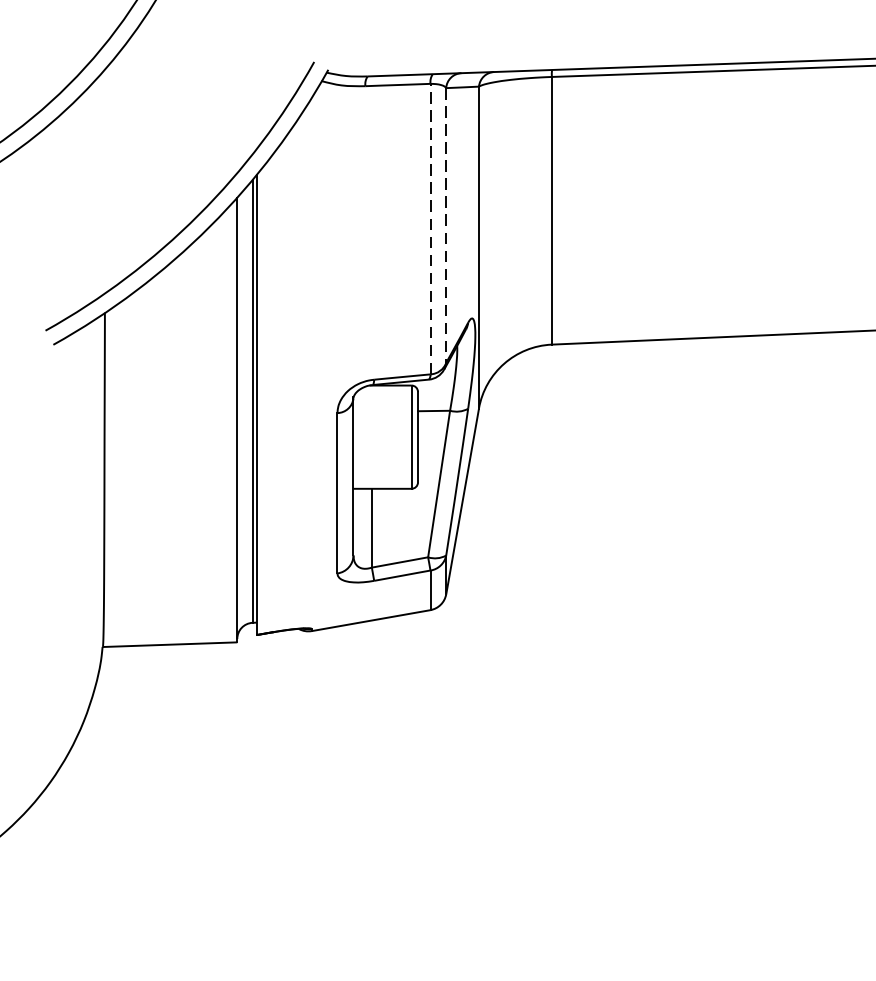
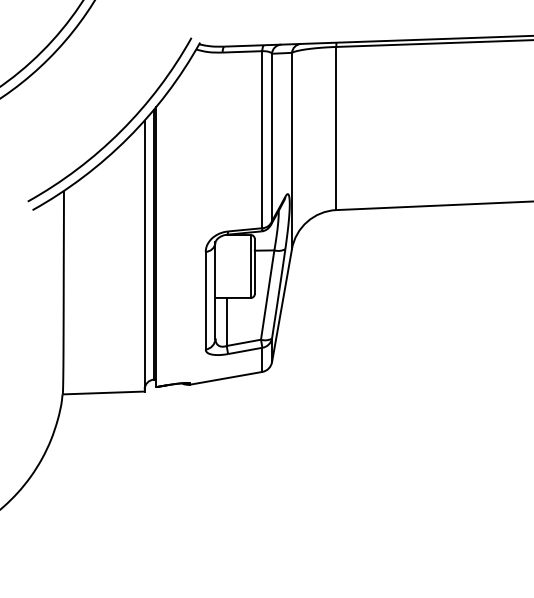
line: (447, 225) -> (272, 137), dashed -> solid
line: (430, 228) -> (262, 139), dashed -> solid

